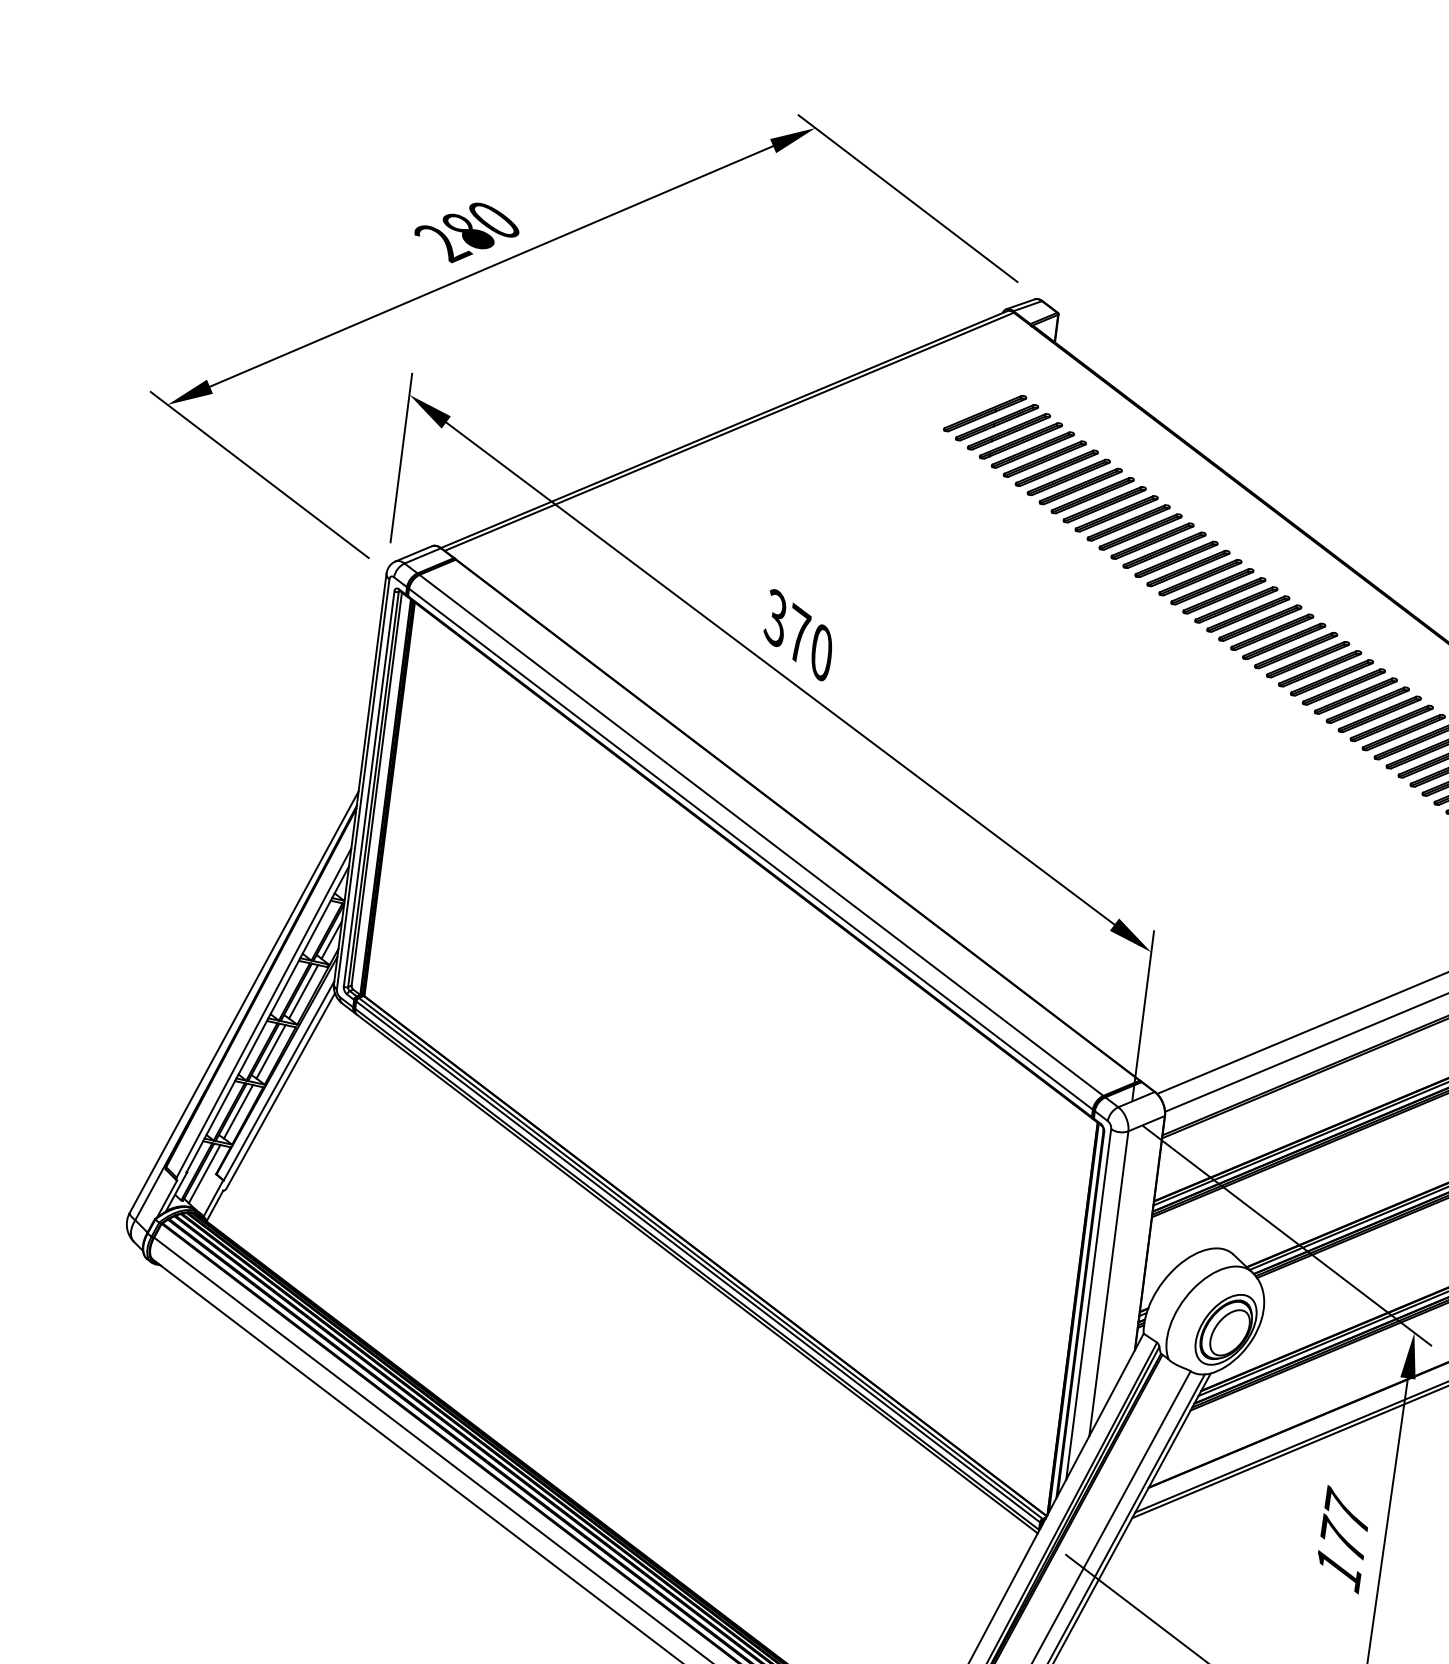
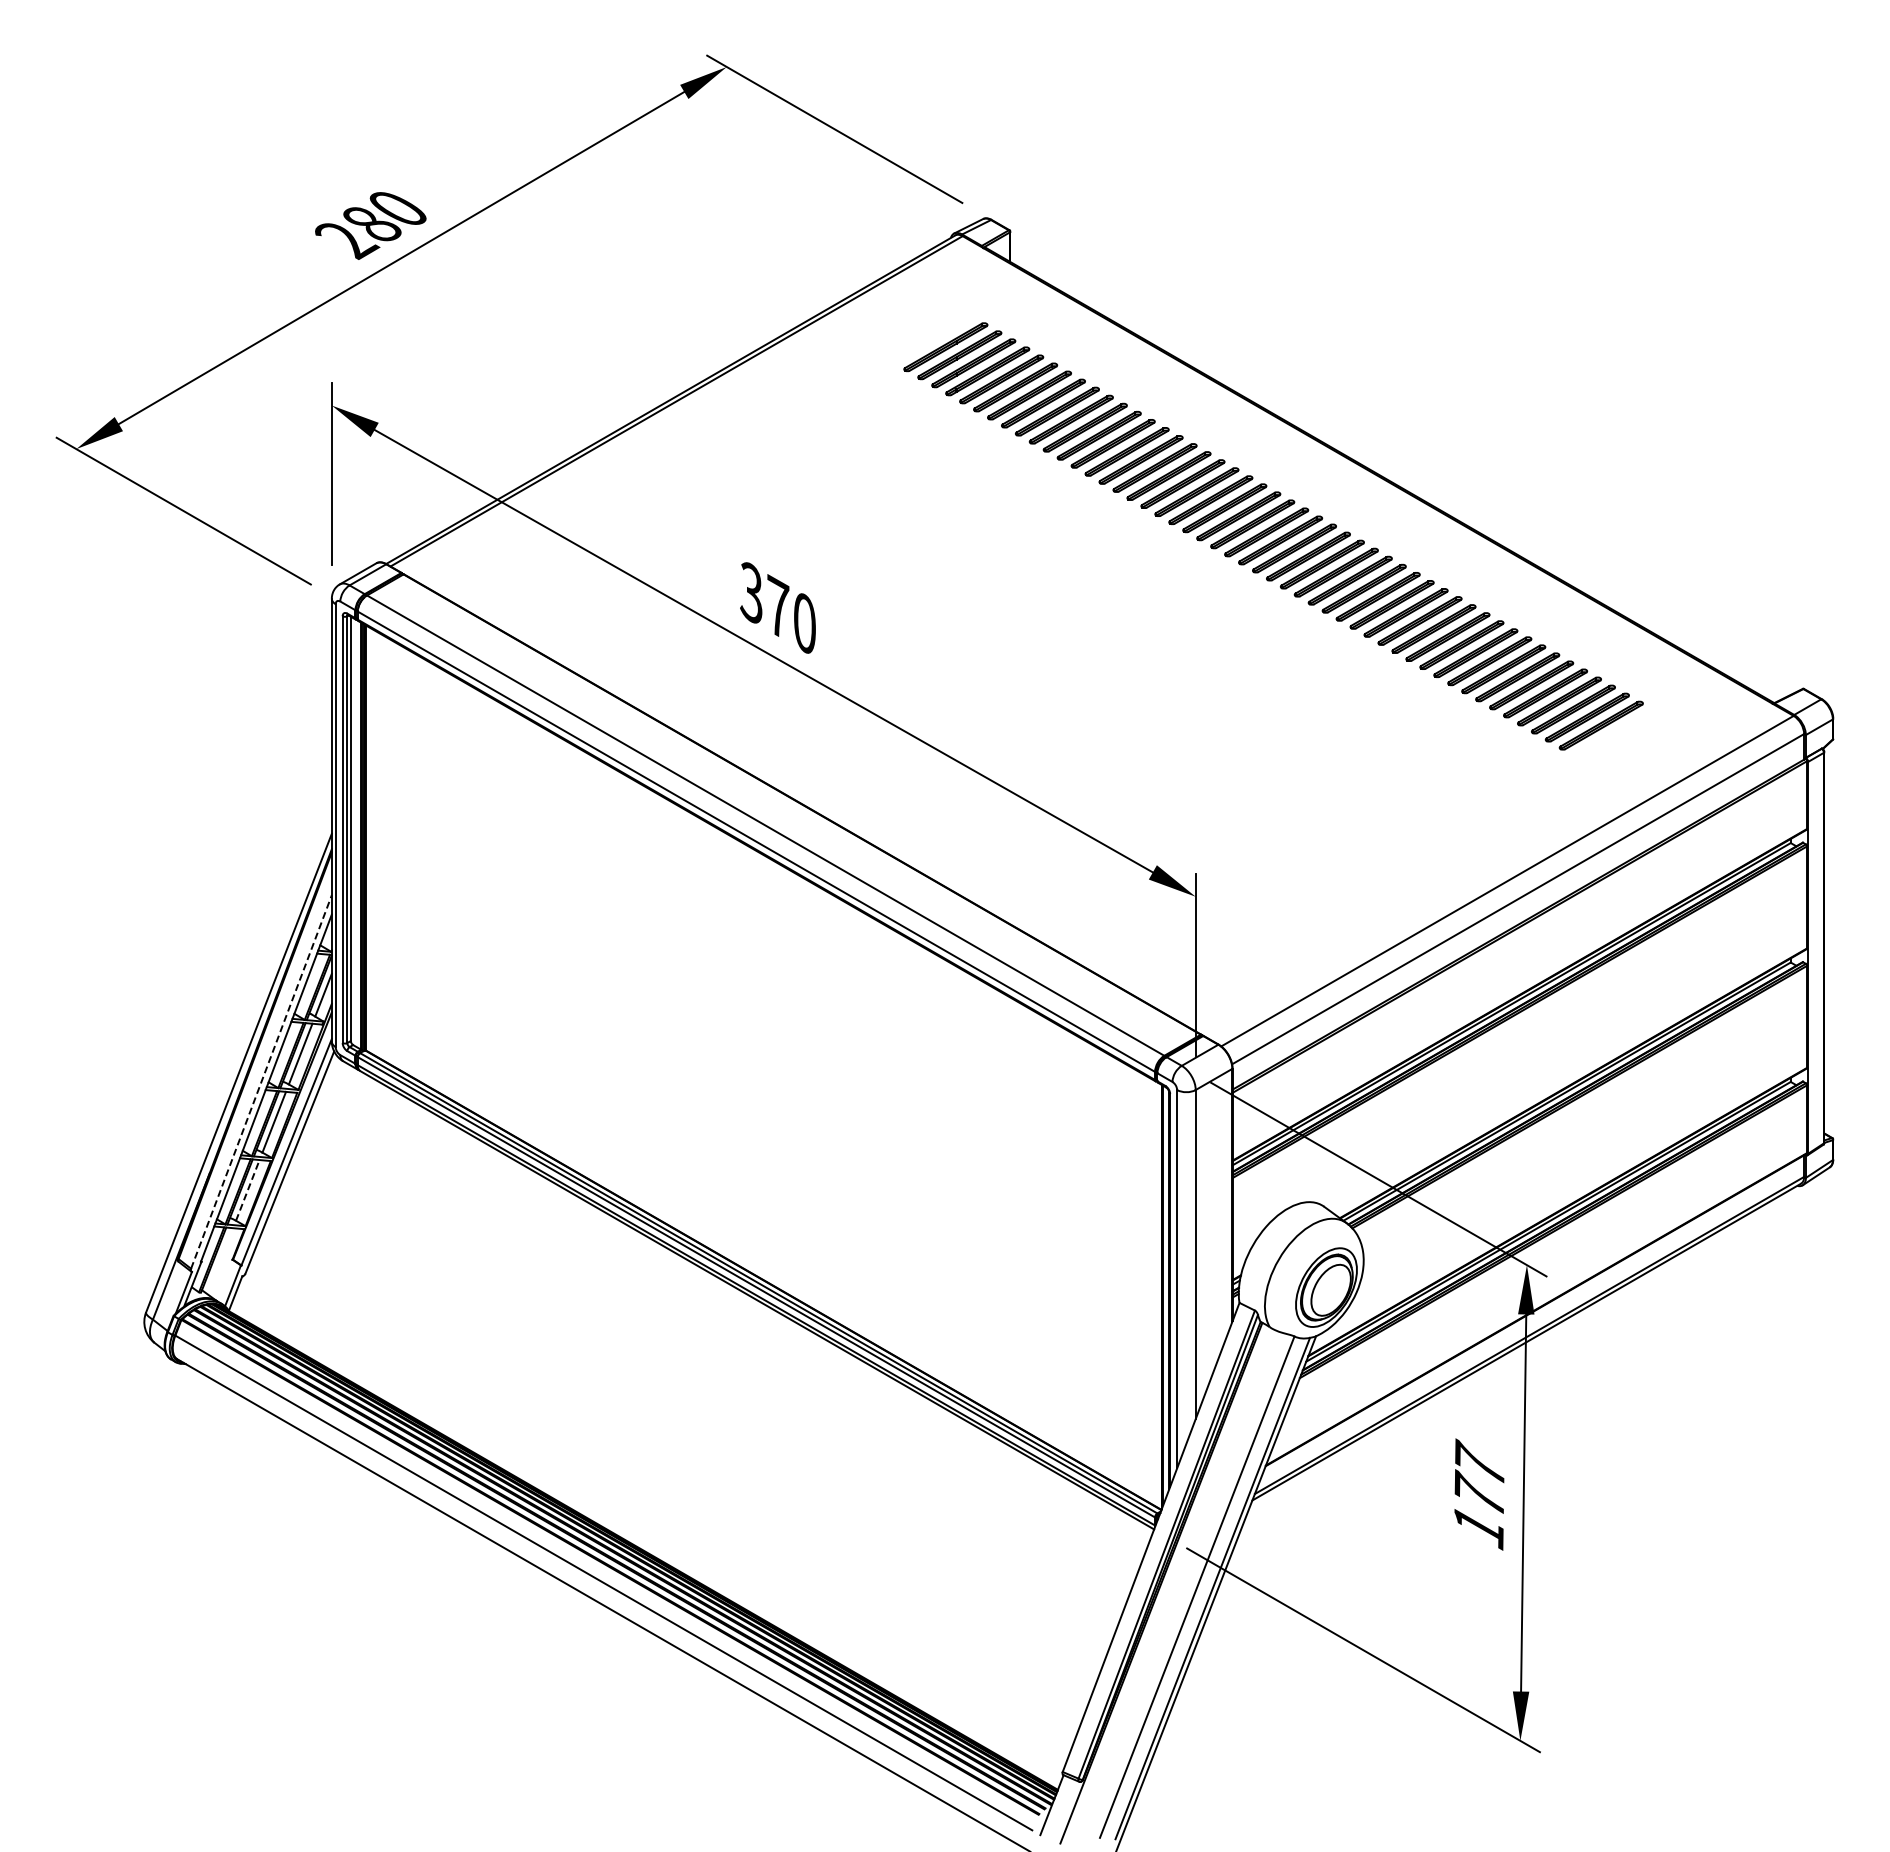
line: (264, 1012) -> (261, 1081), solid -> dashed
line: (238, 1111) -> (247, 1190), solid -> dashed
line: (204, 1174) -> (220, 1261), removed

